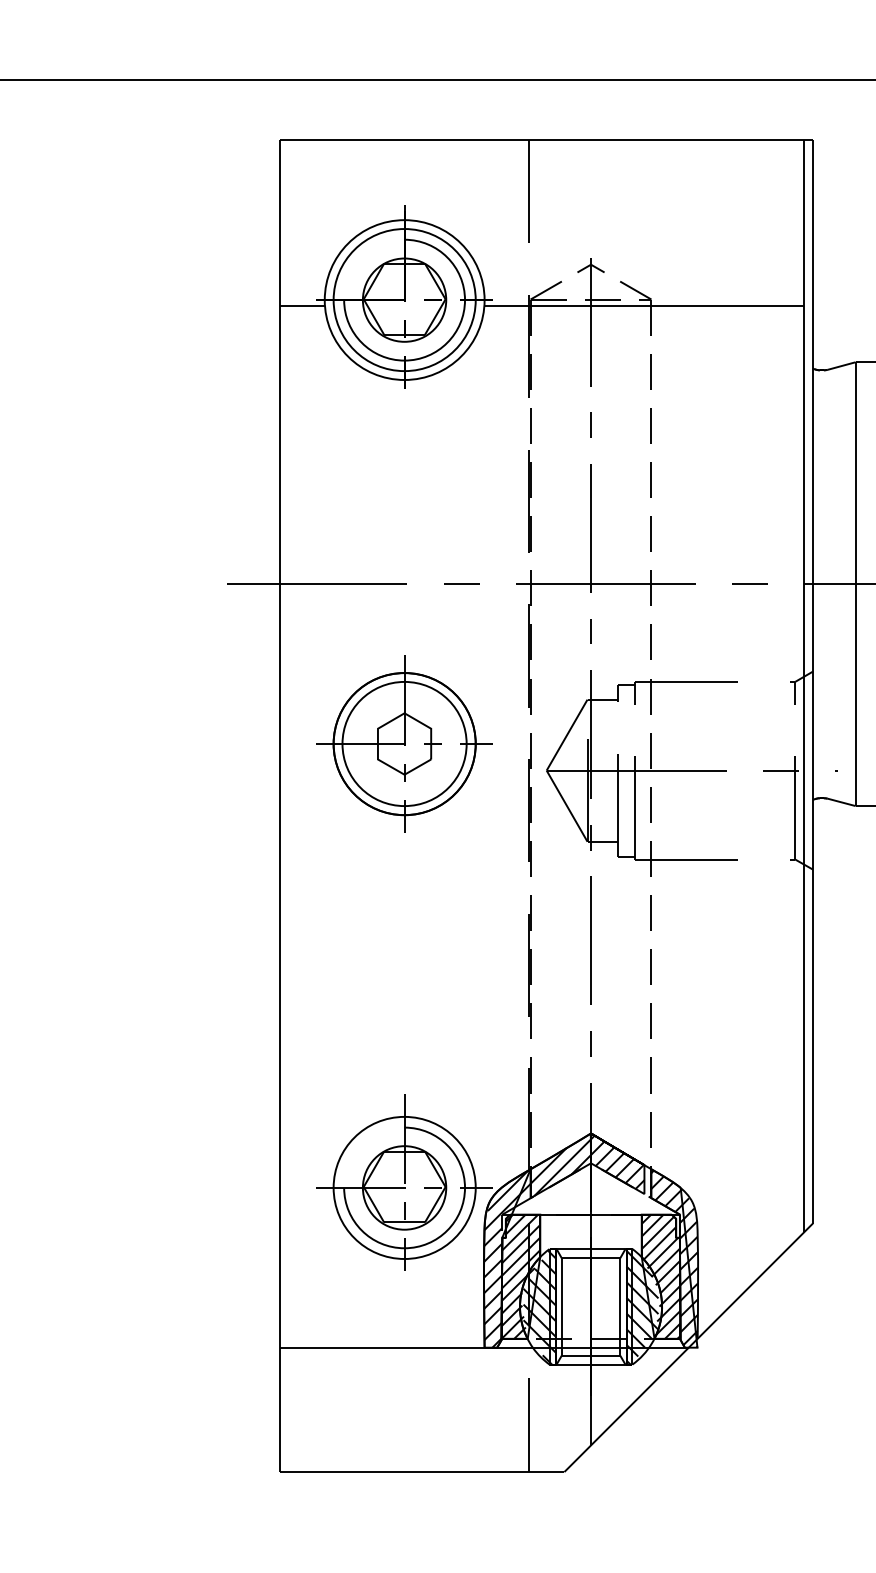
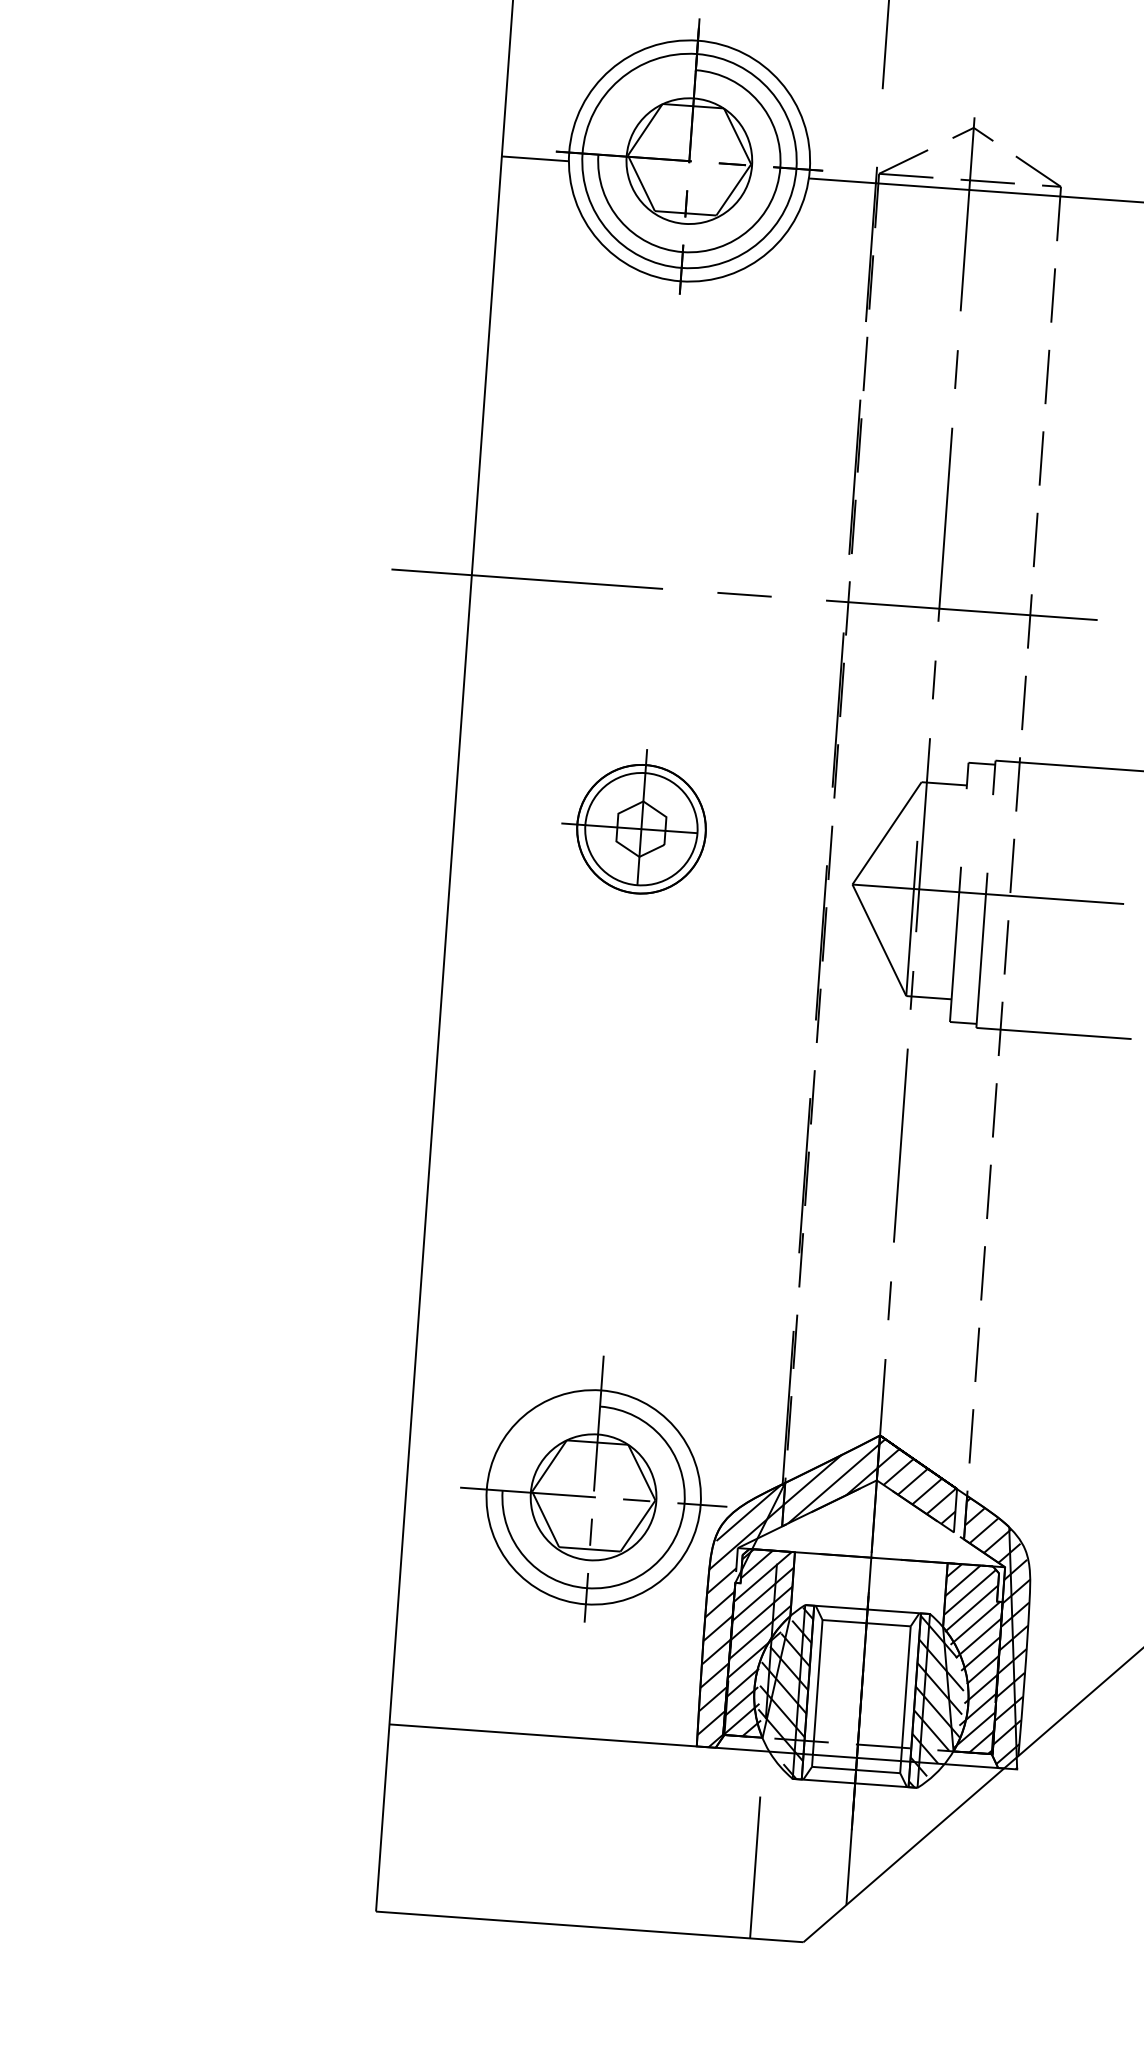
part: (404, 743) -> (641, 828), size x0.6

